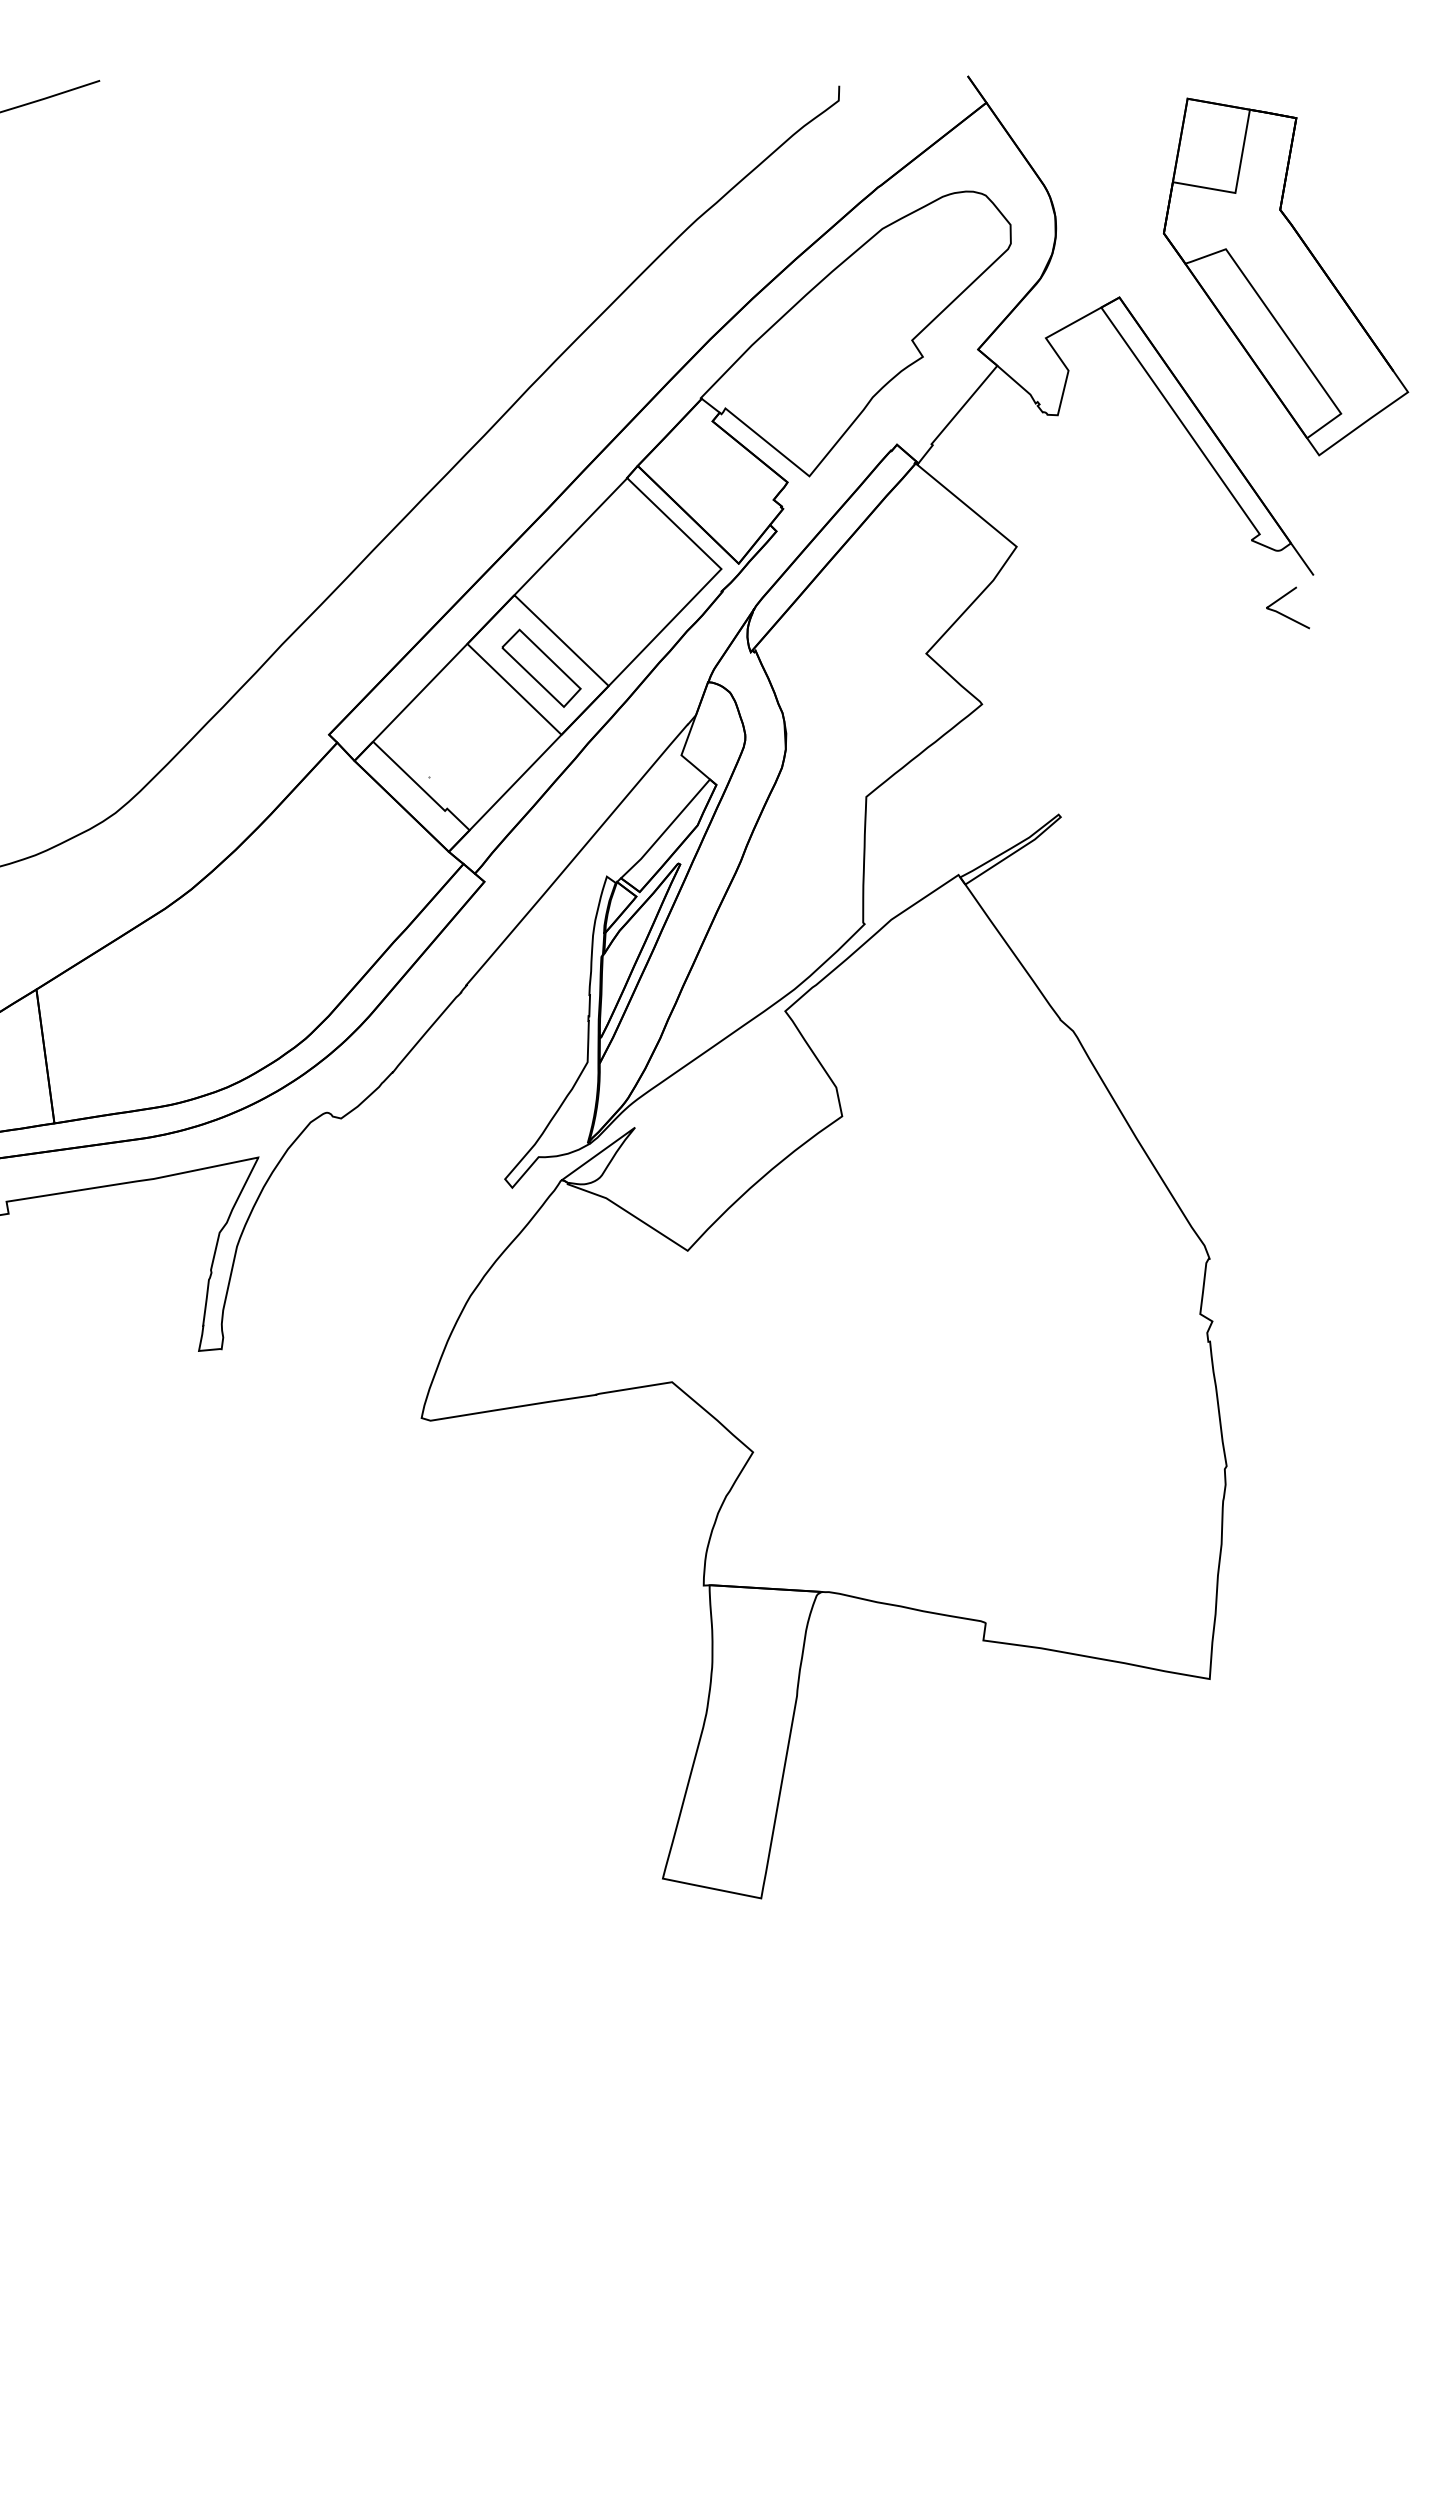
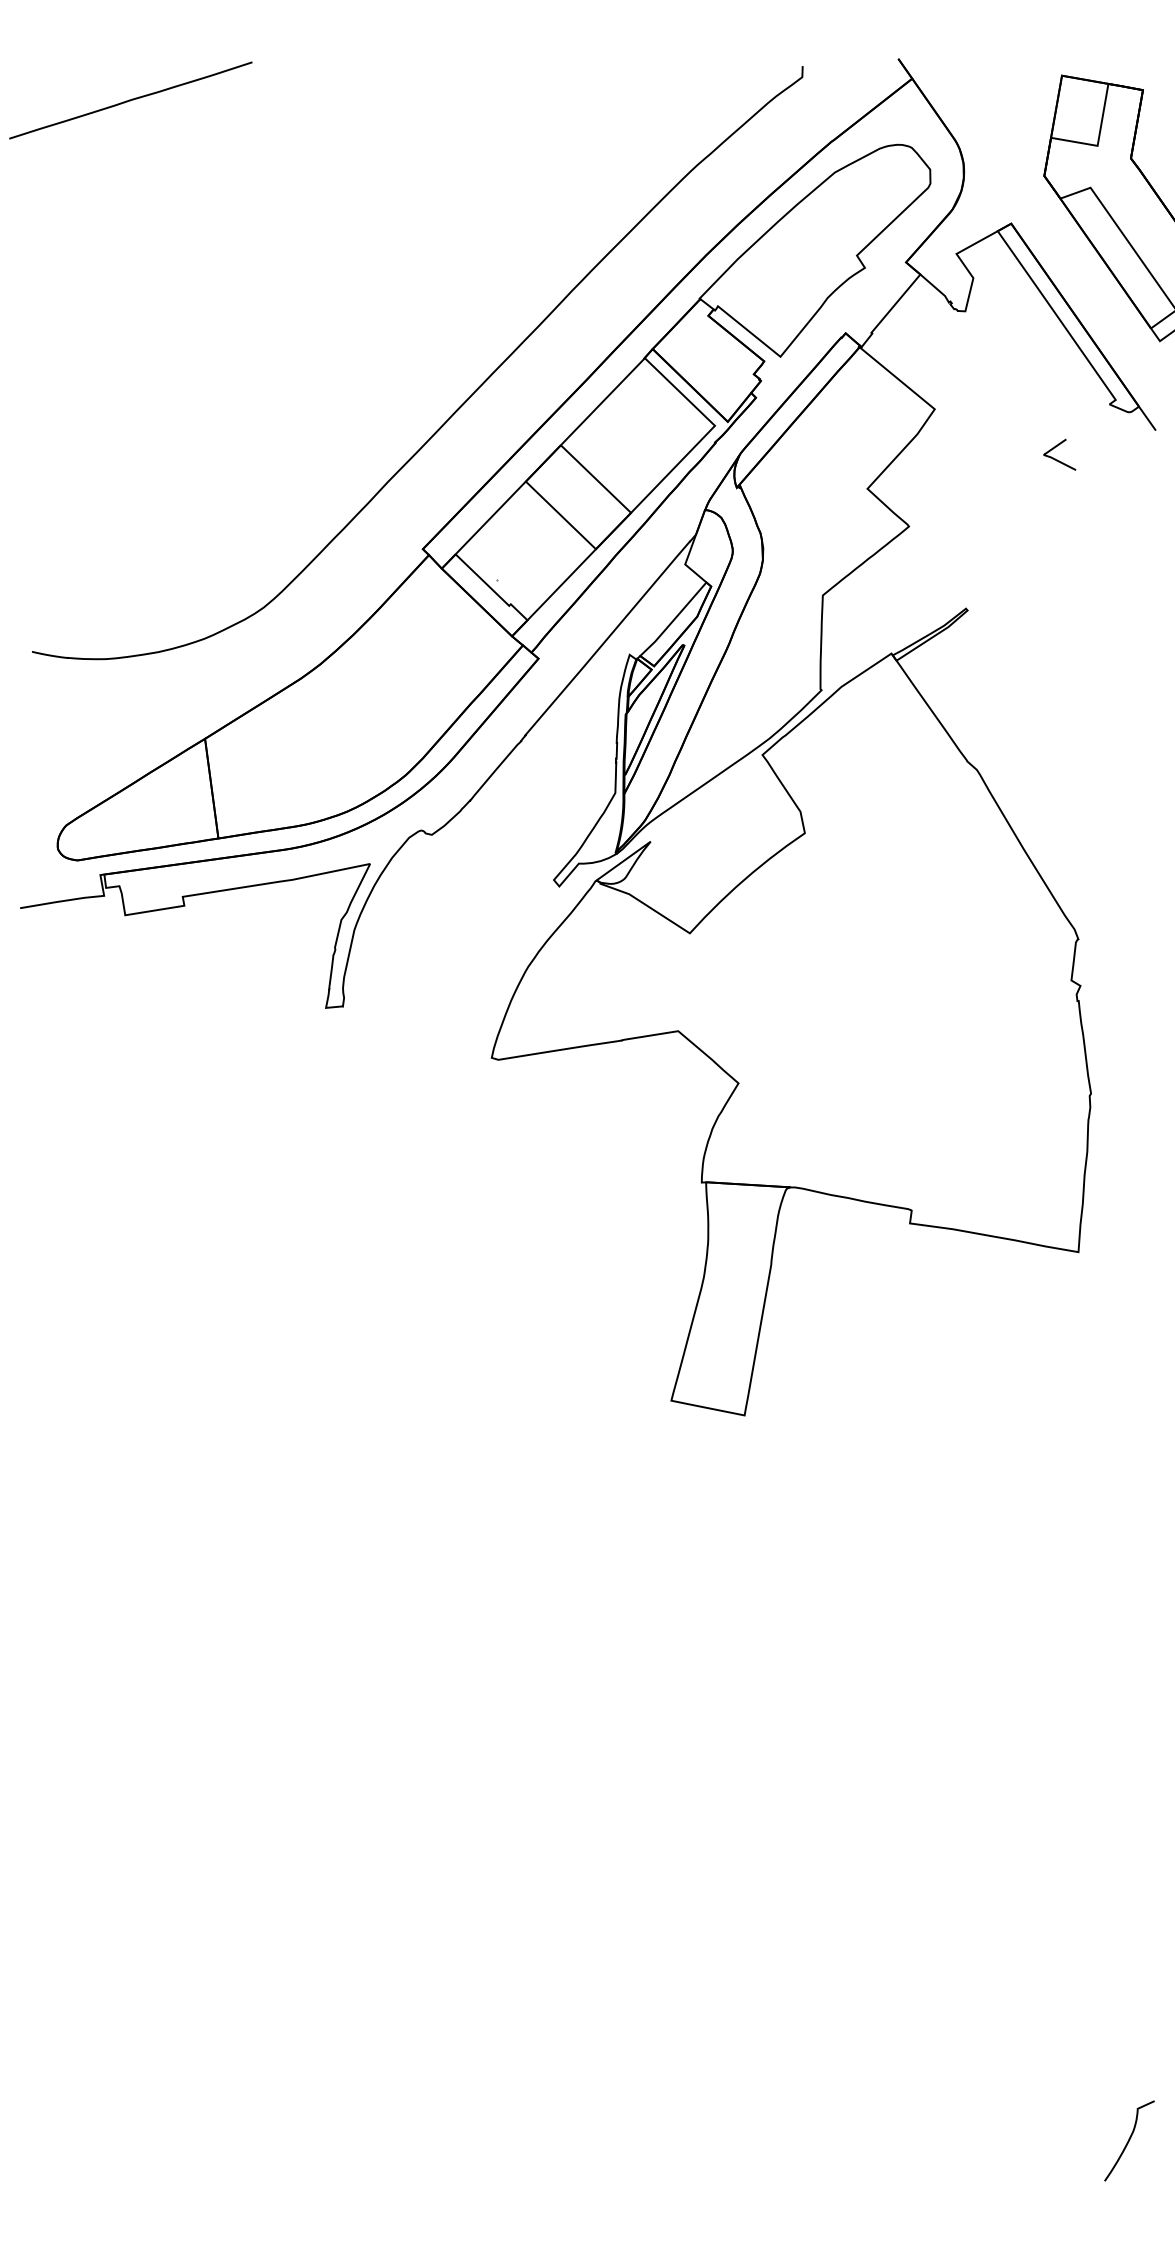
curve: (1284, 614) -> (1057, 459), moved
part: (542, 668) -> (581, 499), removed

